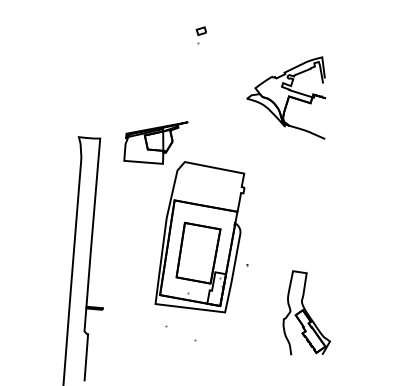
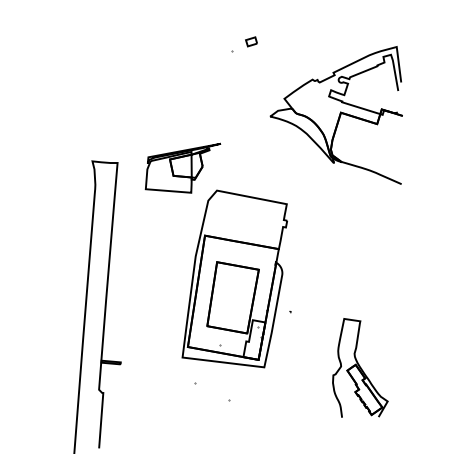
part: (201, 30) -> (251, 41), moved
part: (285, 98) -> (335, 115), size x1.43

